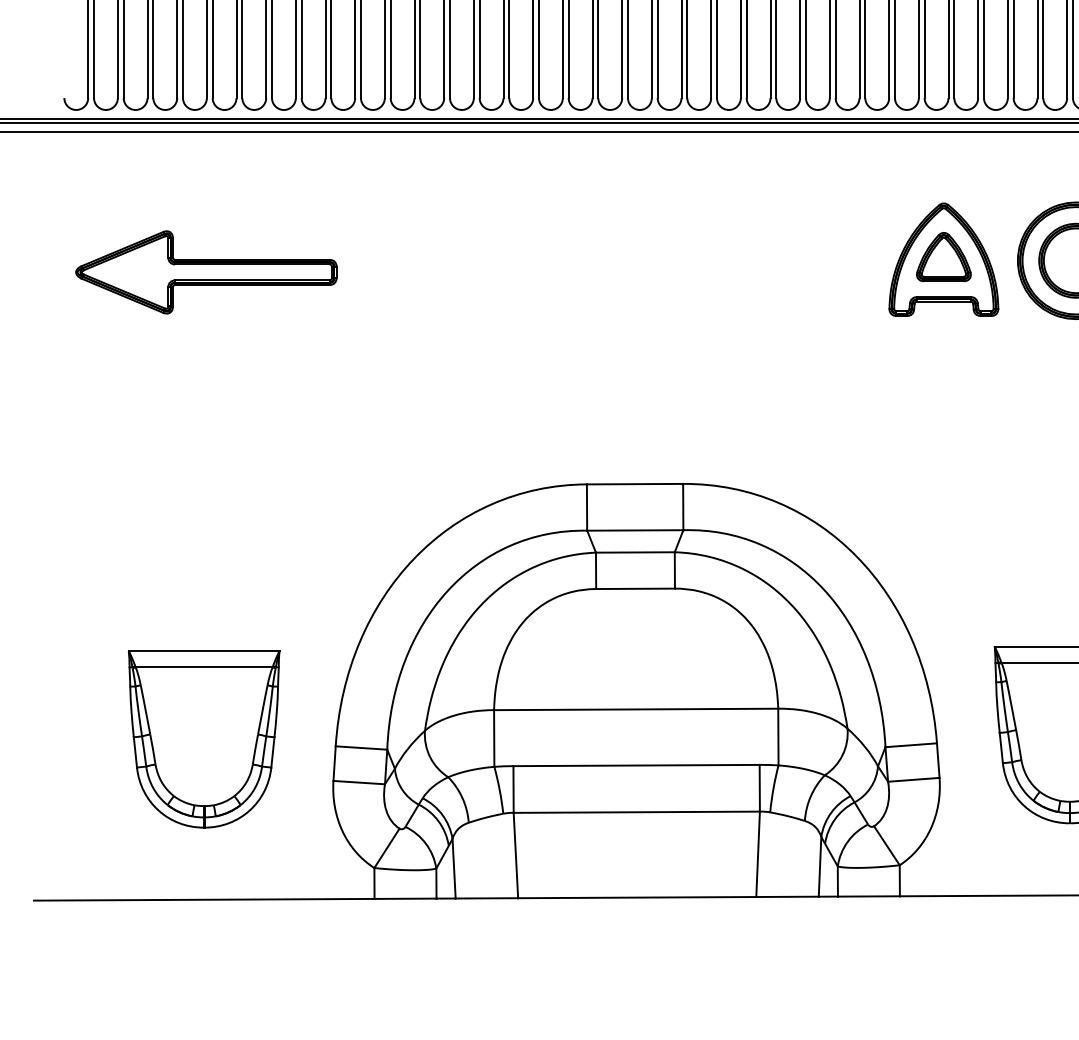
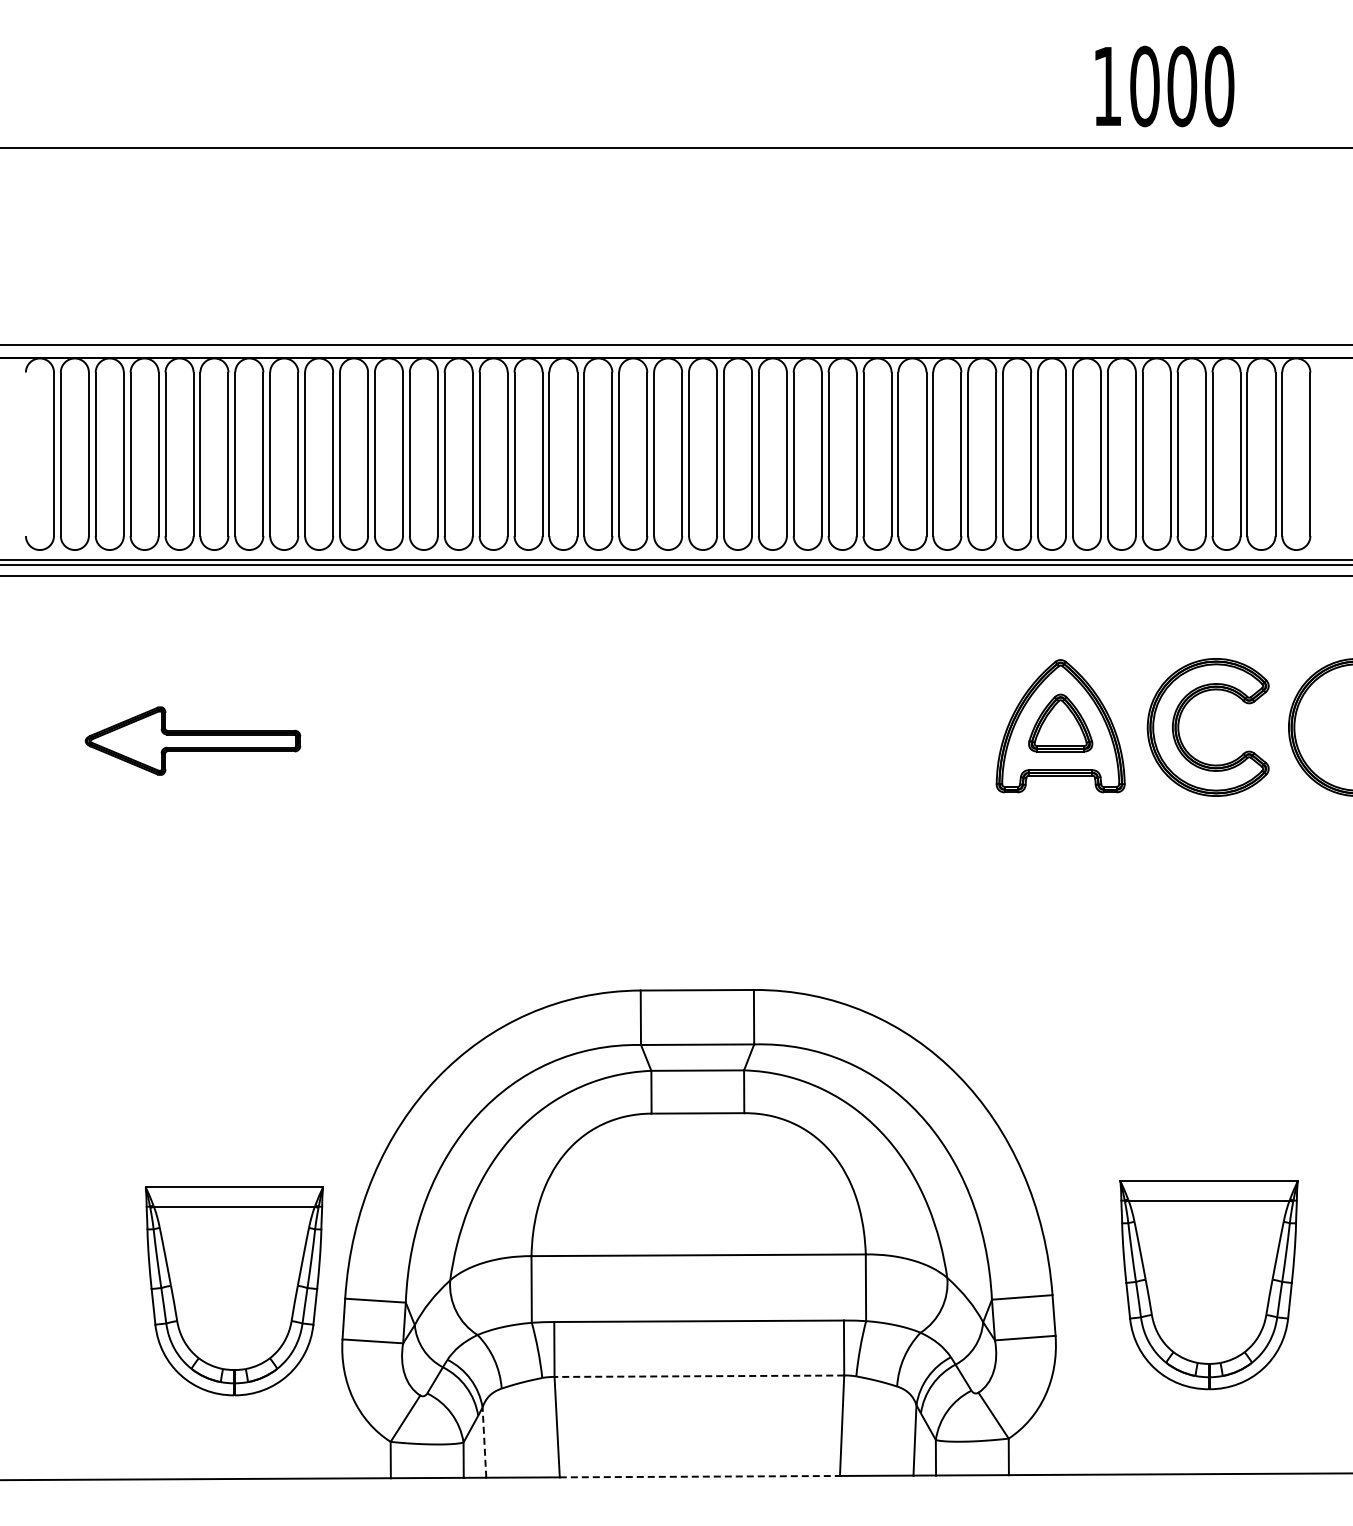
part: (205, 271) -> (192, 740), size x0.7
part: (203, 739) -> (233, 1291), moved
line: (636, 812) -> (699, 1376), solid -> dashed
line: (454, 868) -> (484, 1442), solid -> dashed
line: (637, 897) -> (700, 1476), solid -> dashed

